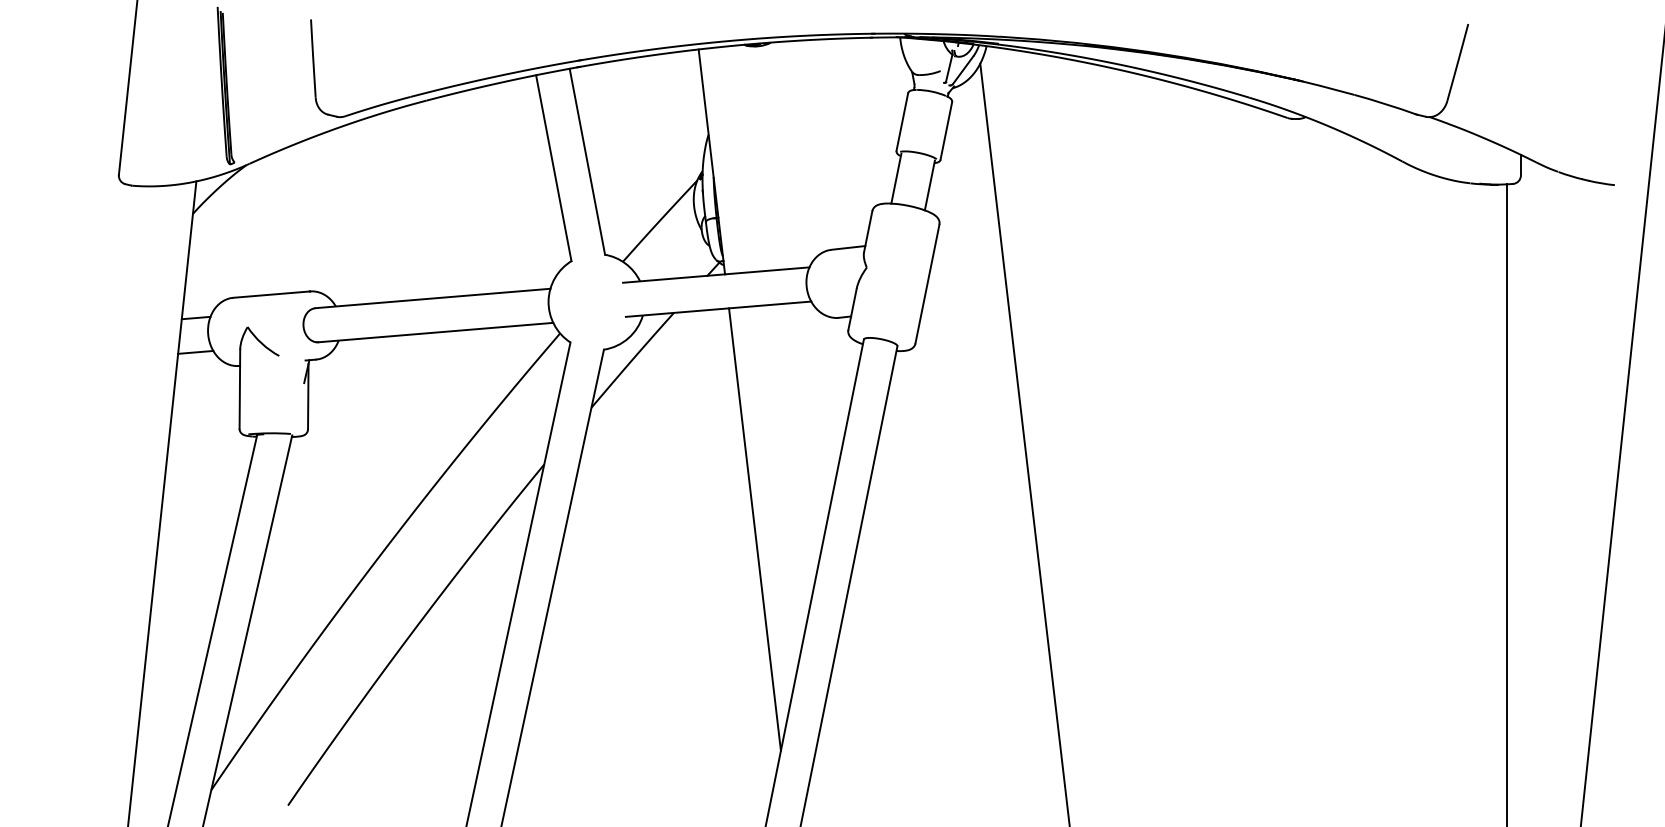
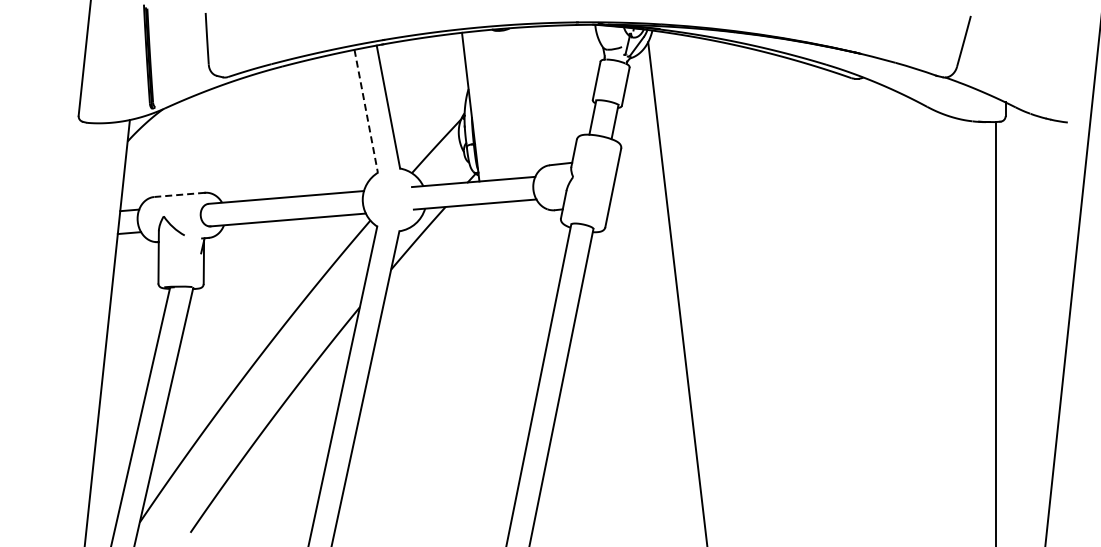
line: (554, 168) -> (366, 111), solid -> dashed
line: (271, 294) -> (179, 194), solid -> dashed
line: (755, 528) -> (499, 349), removed

